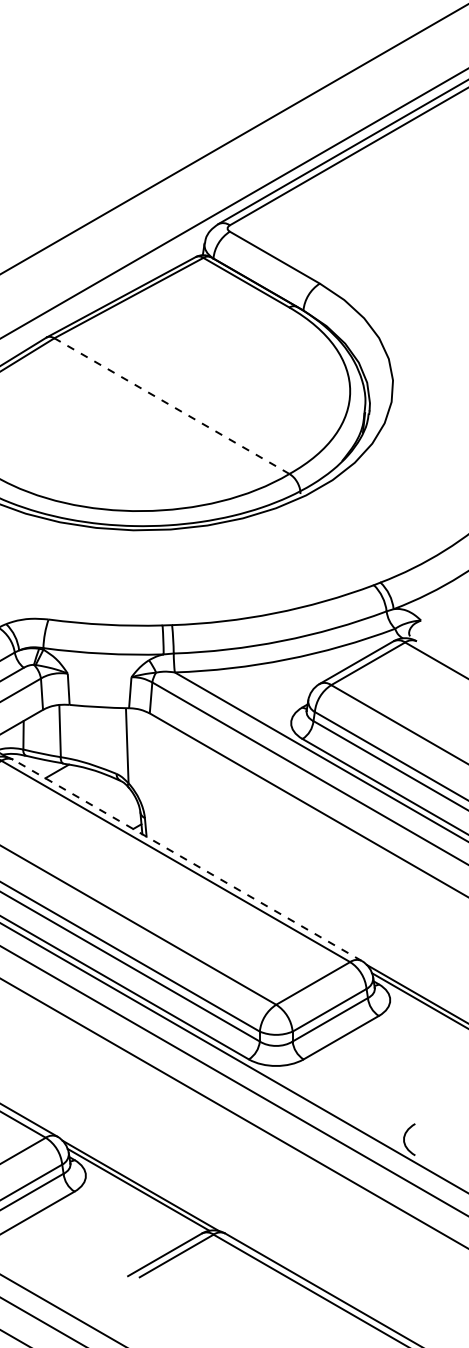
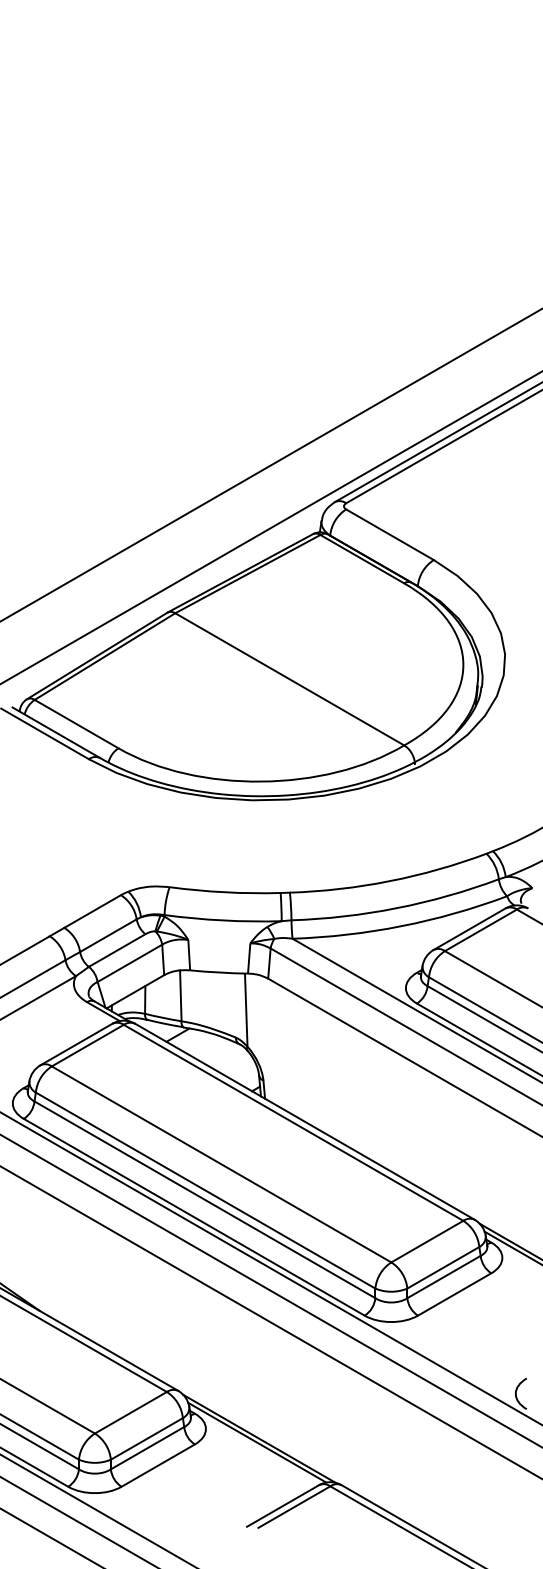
line: (171, 406) -> (289, 679), dashed -> solid
line: (187, 860) -> (304, 1121), dashed -> solid

